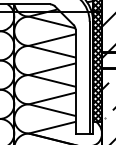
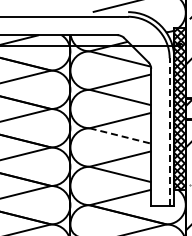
line: (89, 78) -> (169, 132), solid -> dashed
line: (52, 80) -> (120, 135), solid -> dashed

